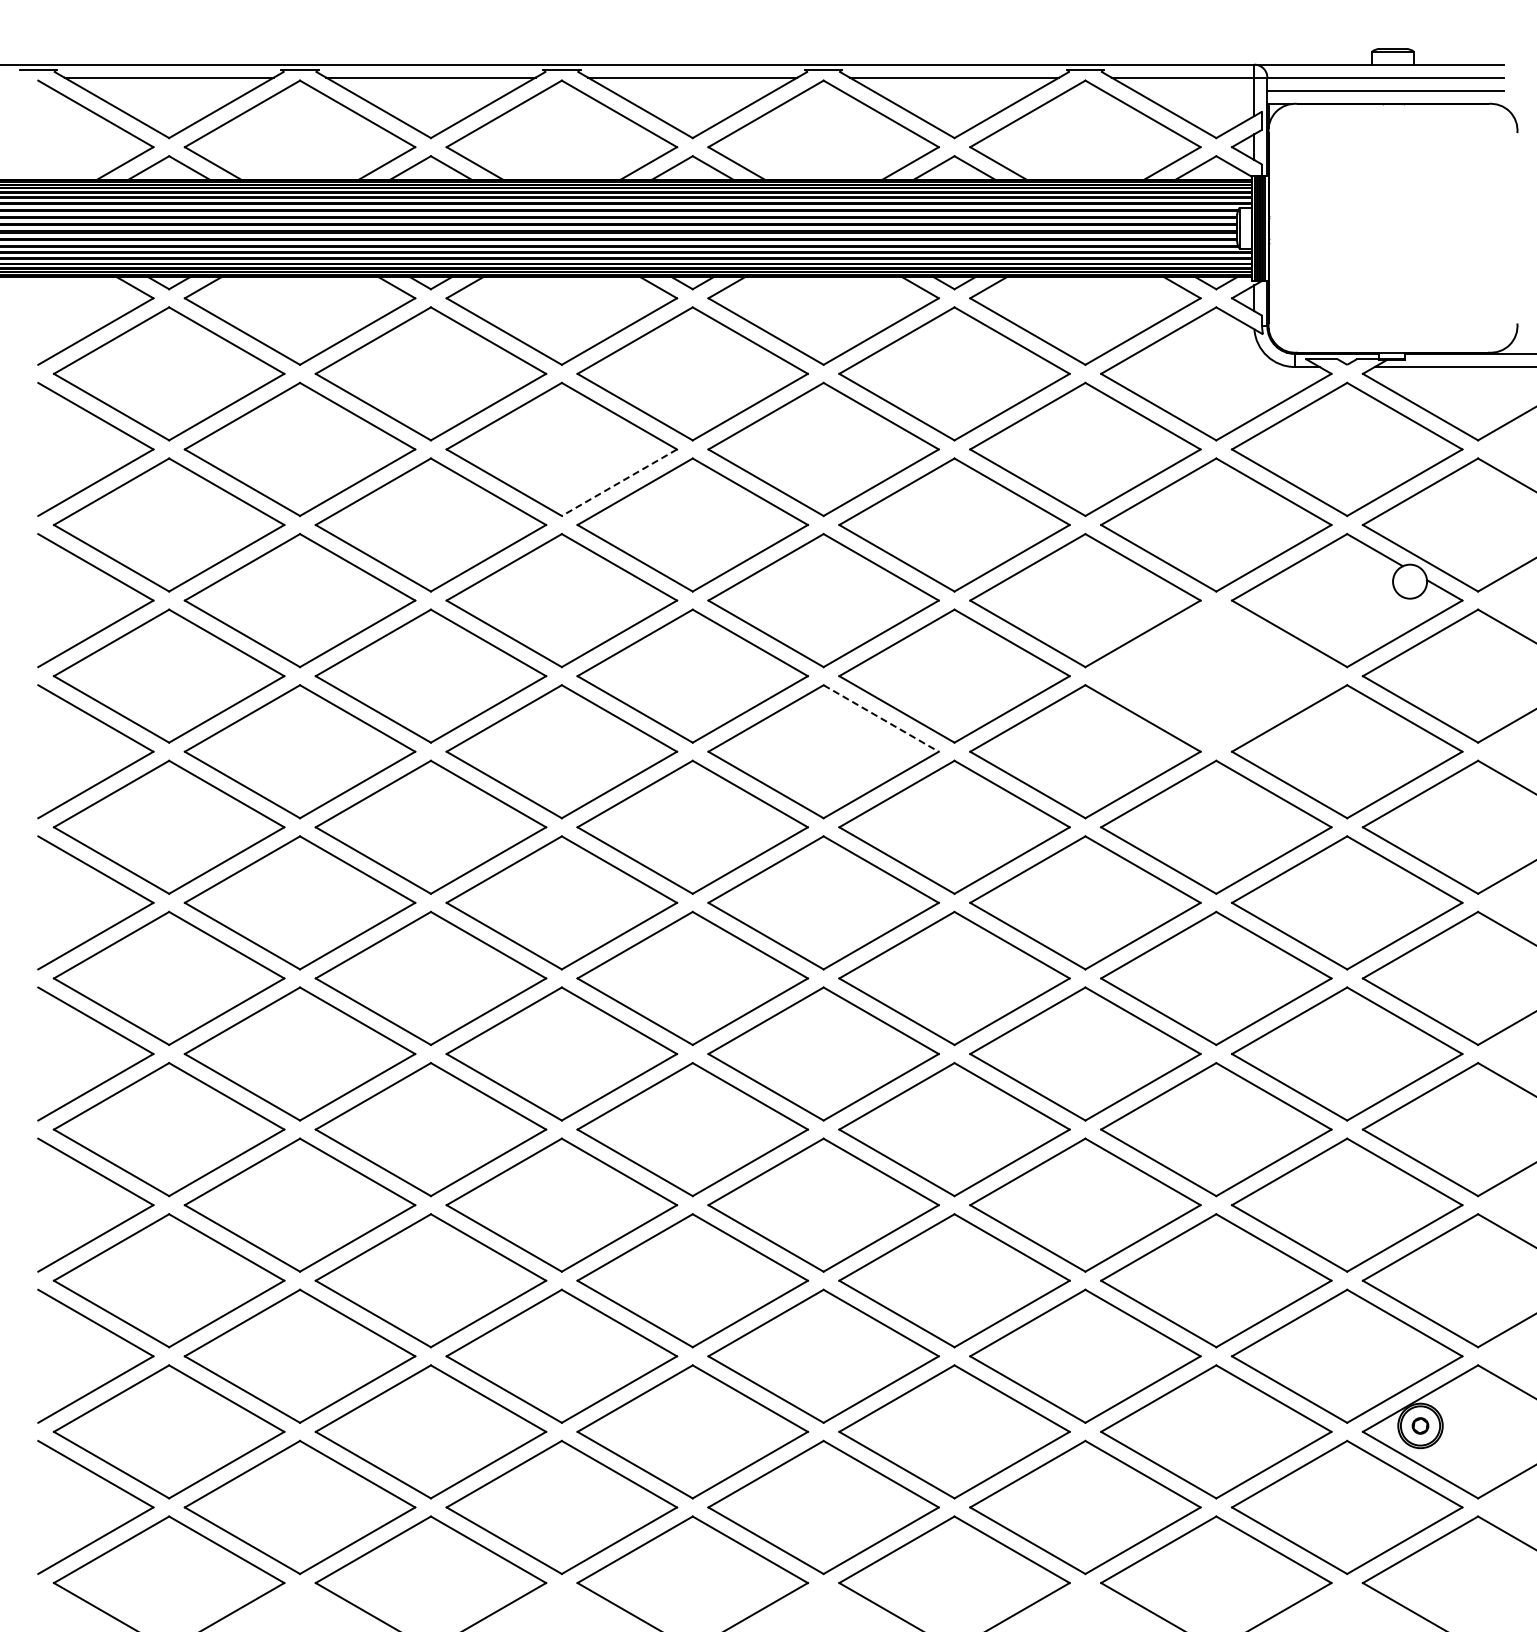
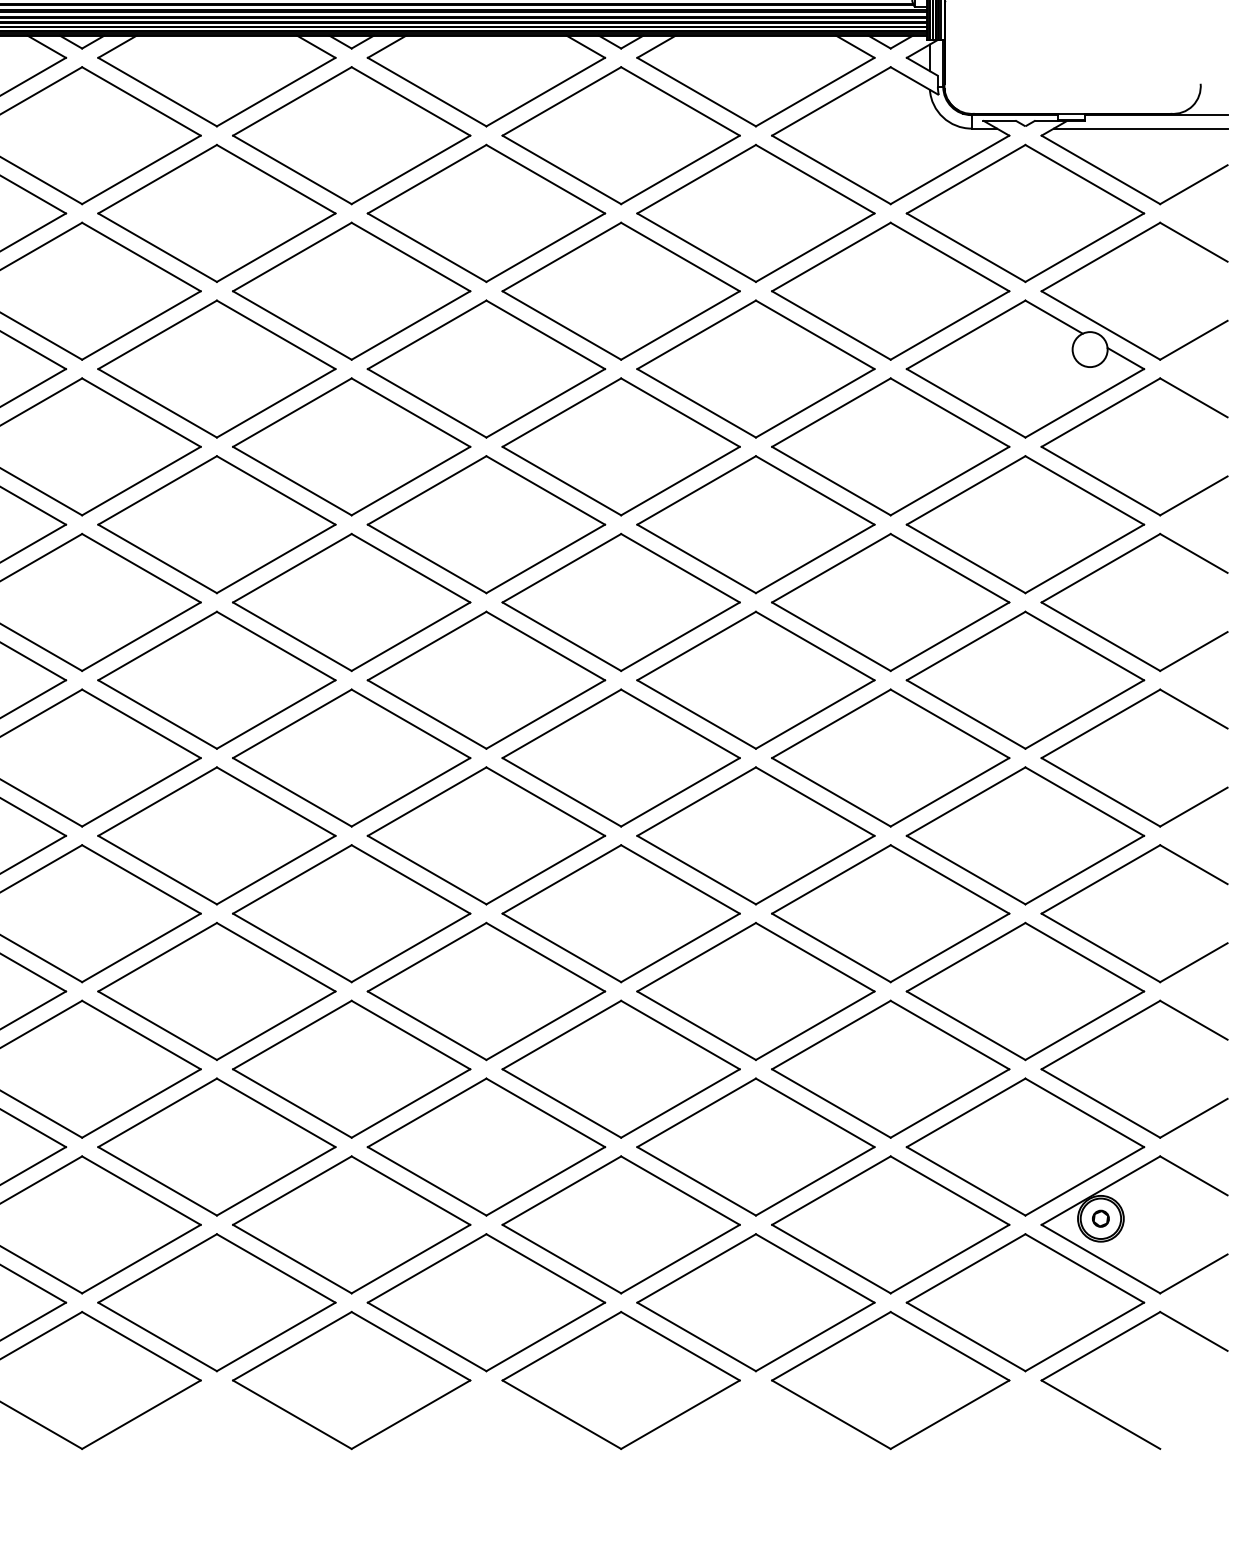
line: (619, 482) -> (276, 247), dashed -> solid
part: (1216, 675) -> (890, 446), added
line: (881, 718) -> (545, 490), dashed -> solid

